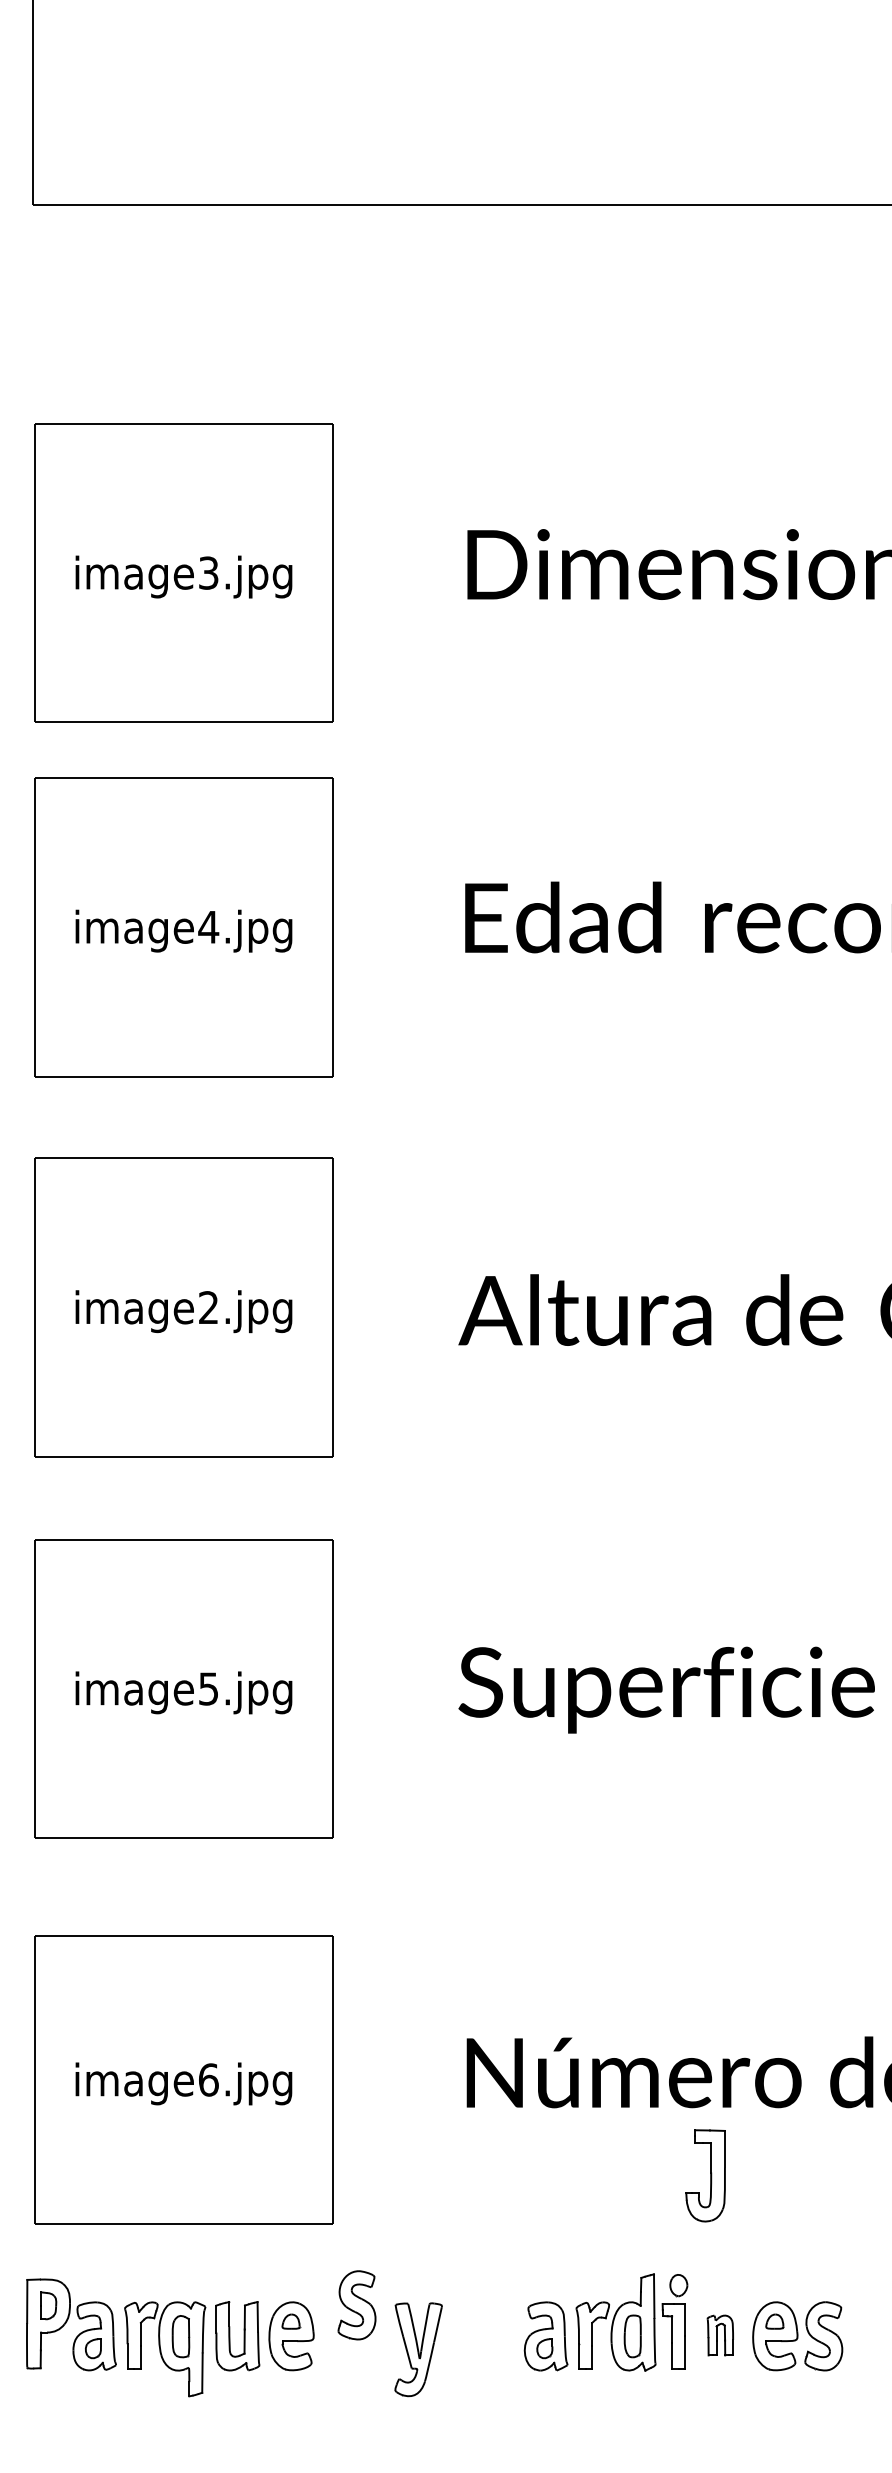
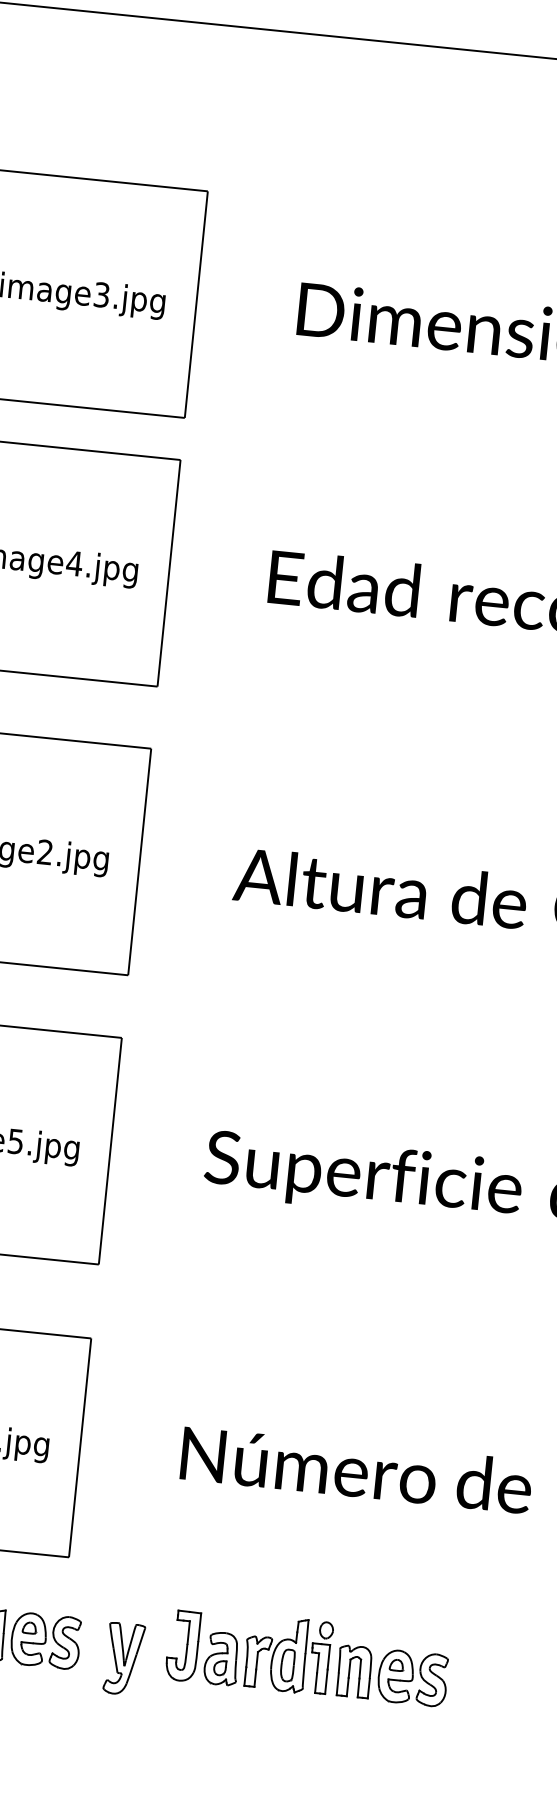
part: (705, 2175) -> (182, 1645), moved
part: (356, 2305) -> (65, 1642), moved
part: (720, 2335) -> (354, 1671), size x1.67

